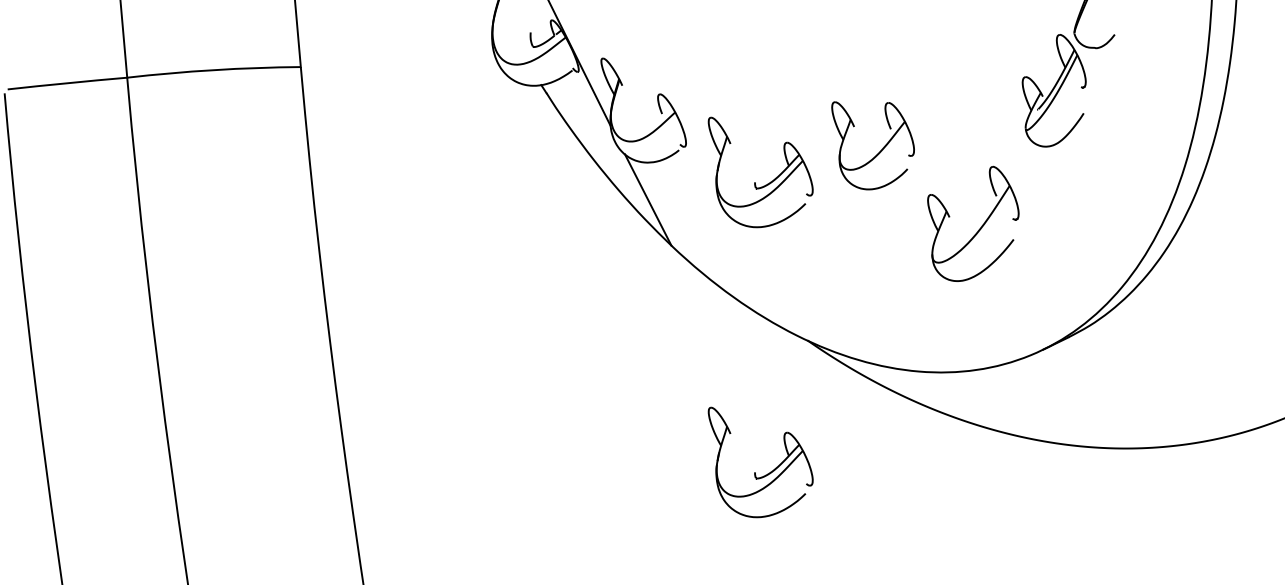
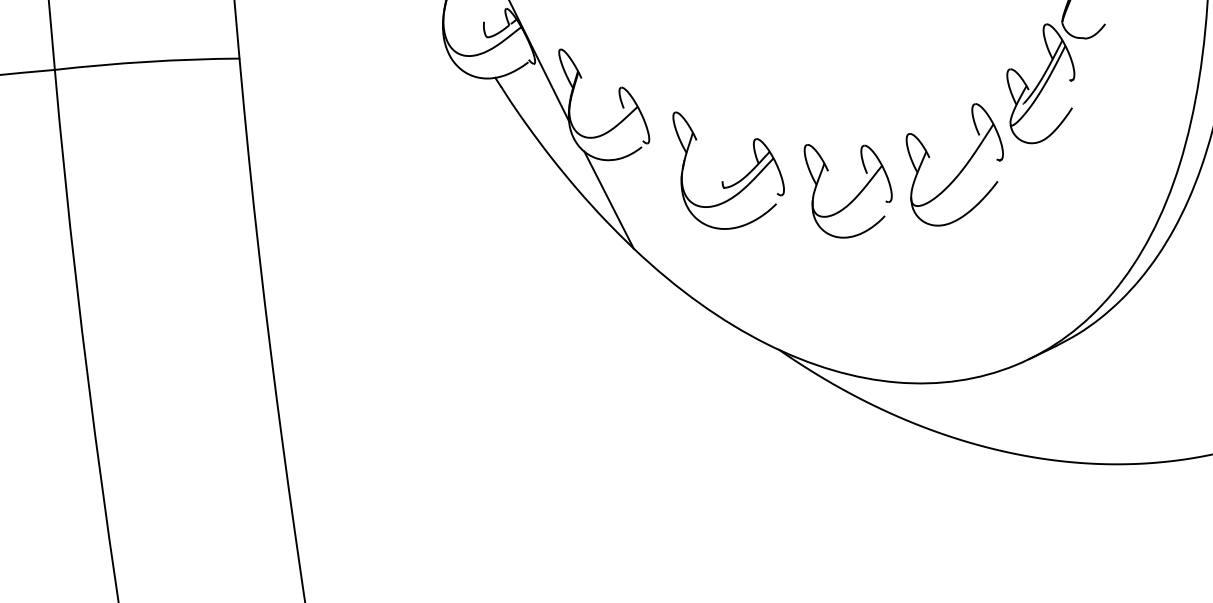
part: (879, 151) -> (854, 197), moved
part: (979, 228) -> (961, 169), moved
part: (755, 472) -> (723, 489), removed

